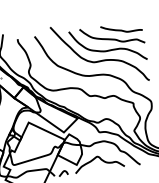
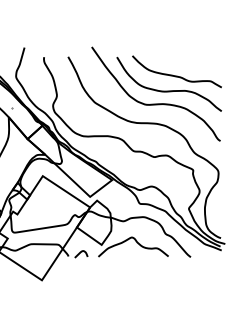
curve: (121, 29) -> (190, 64), removed

